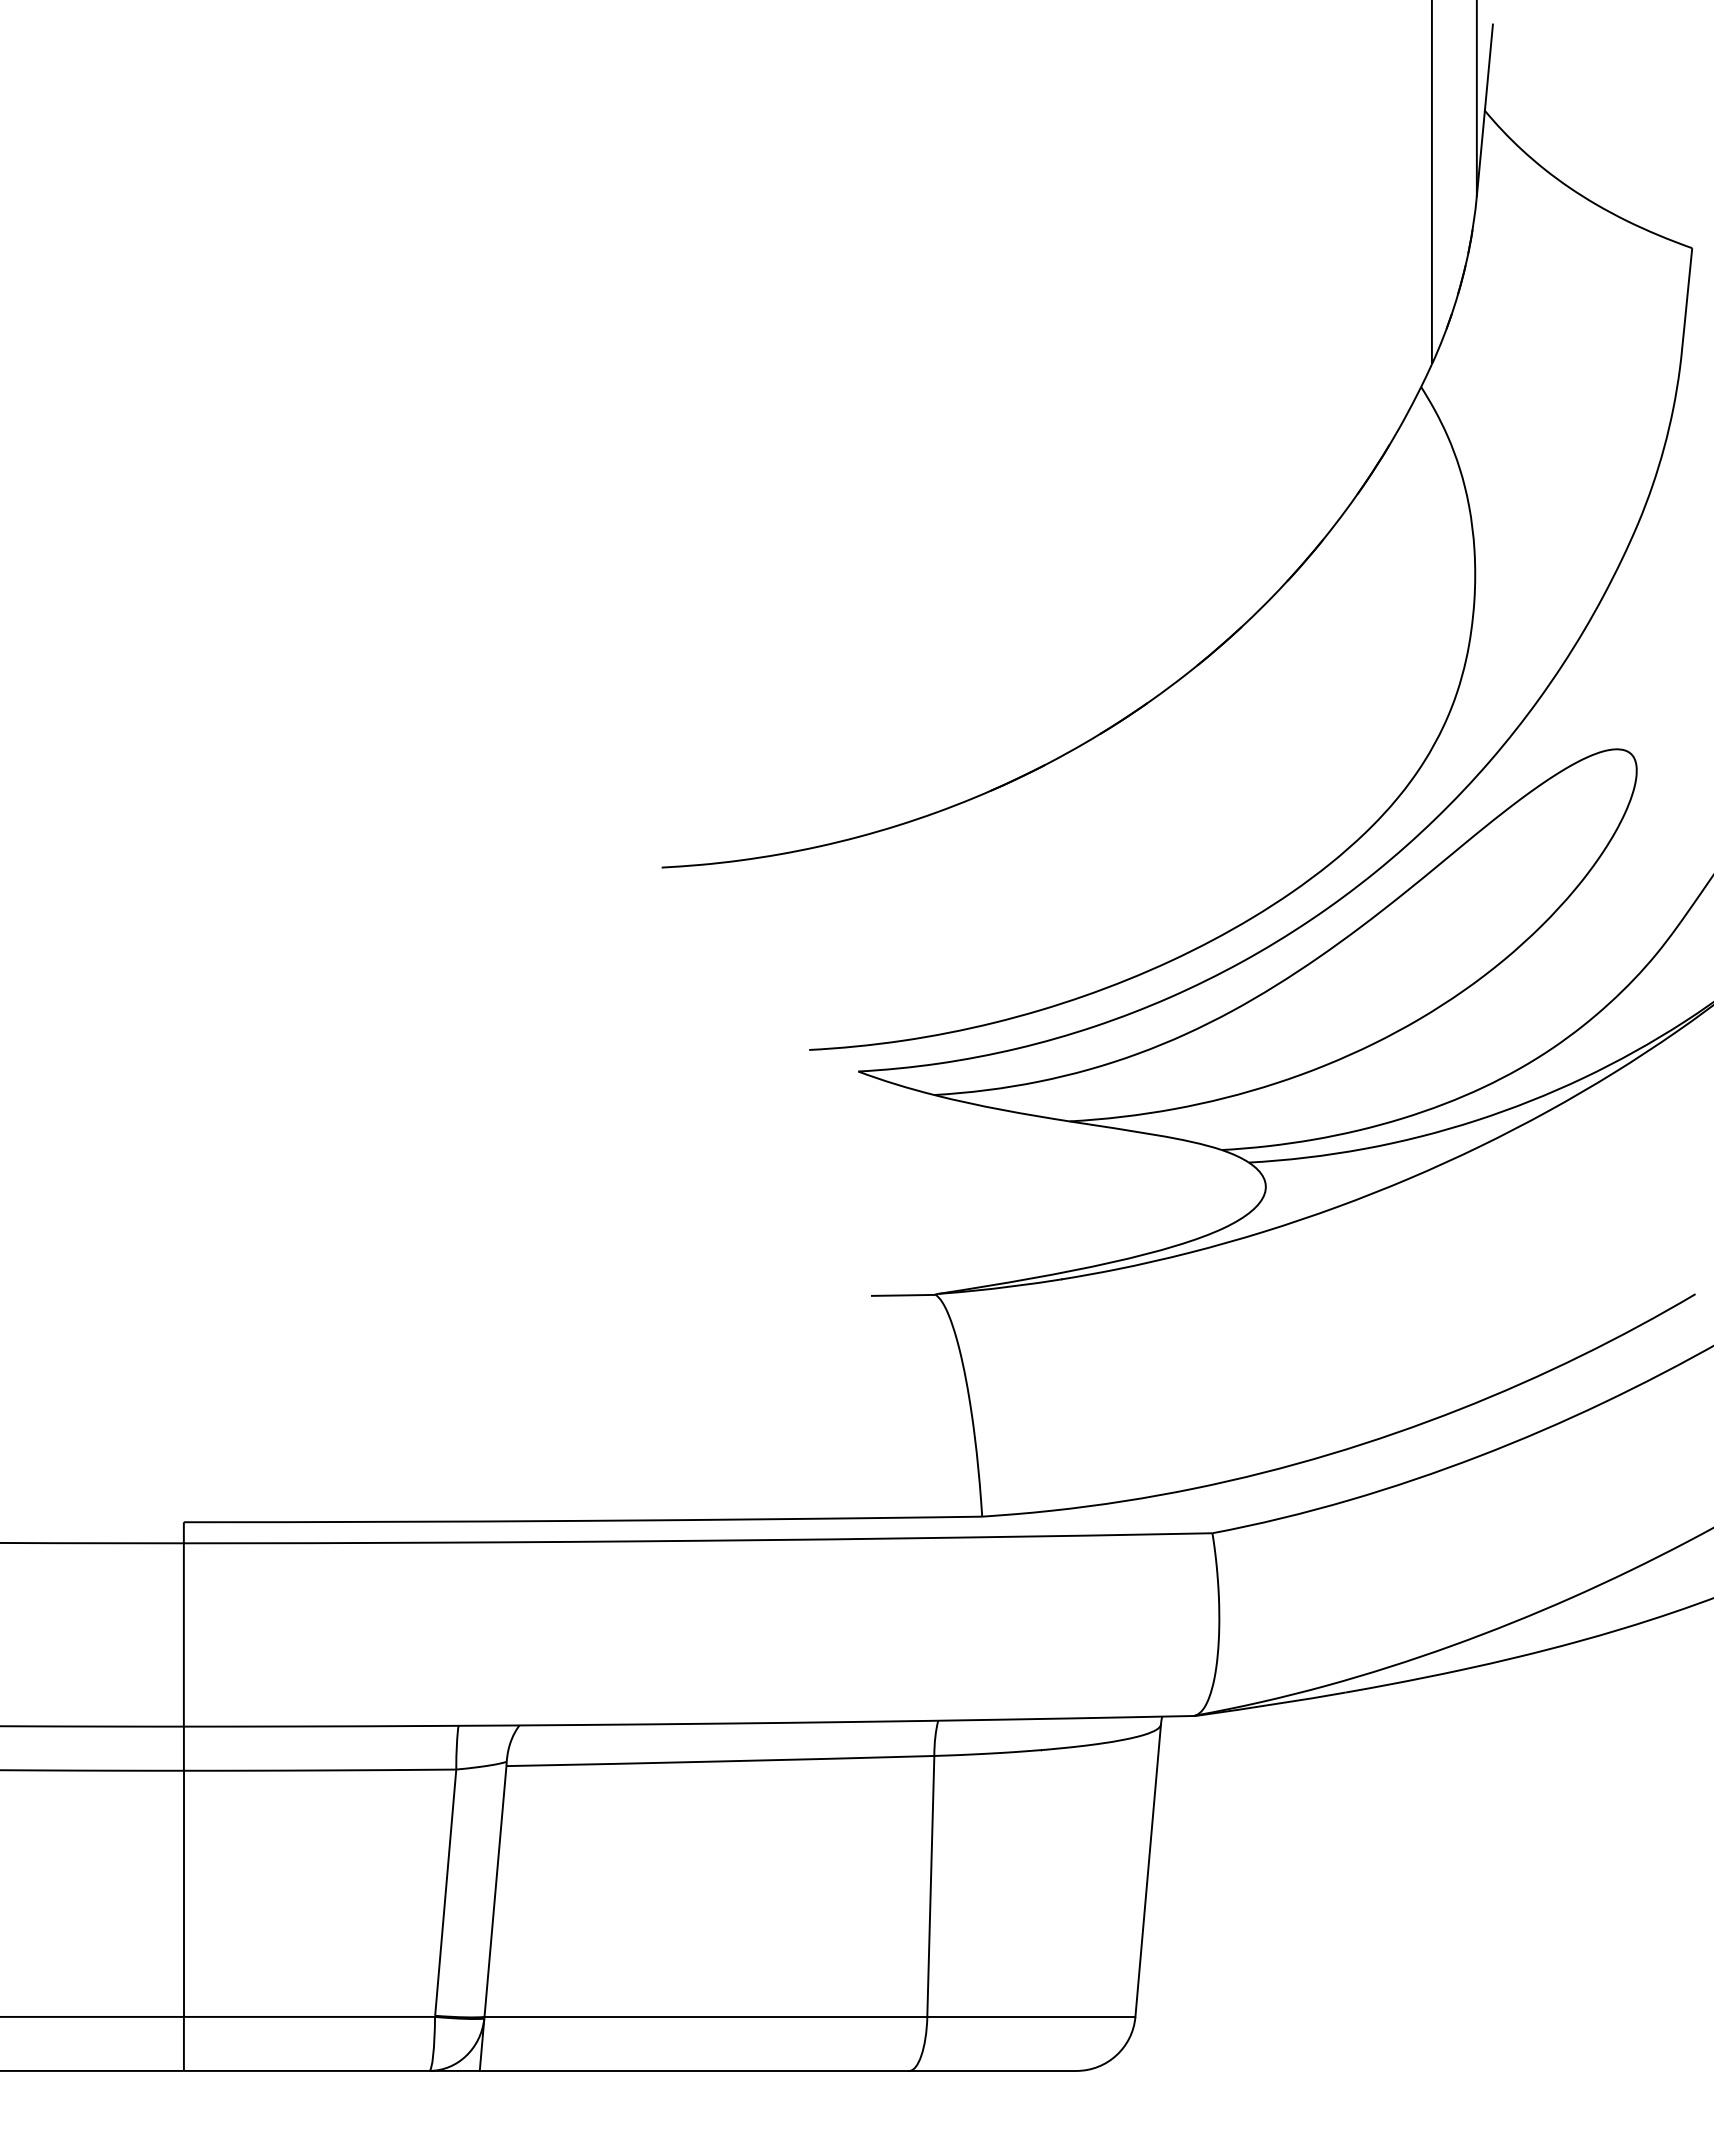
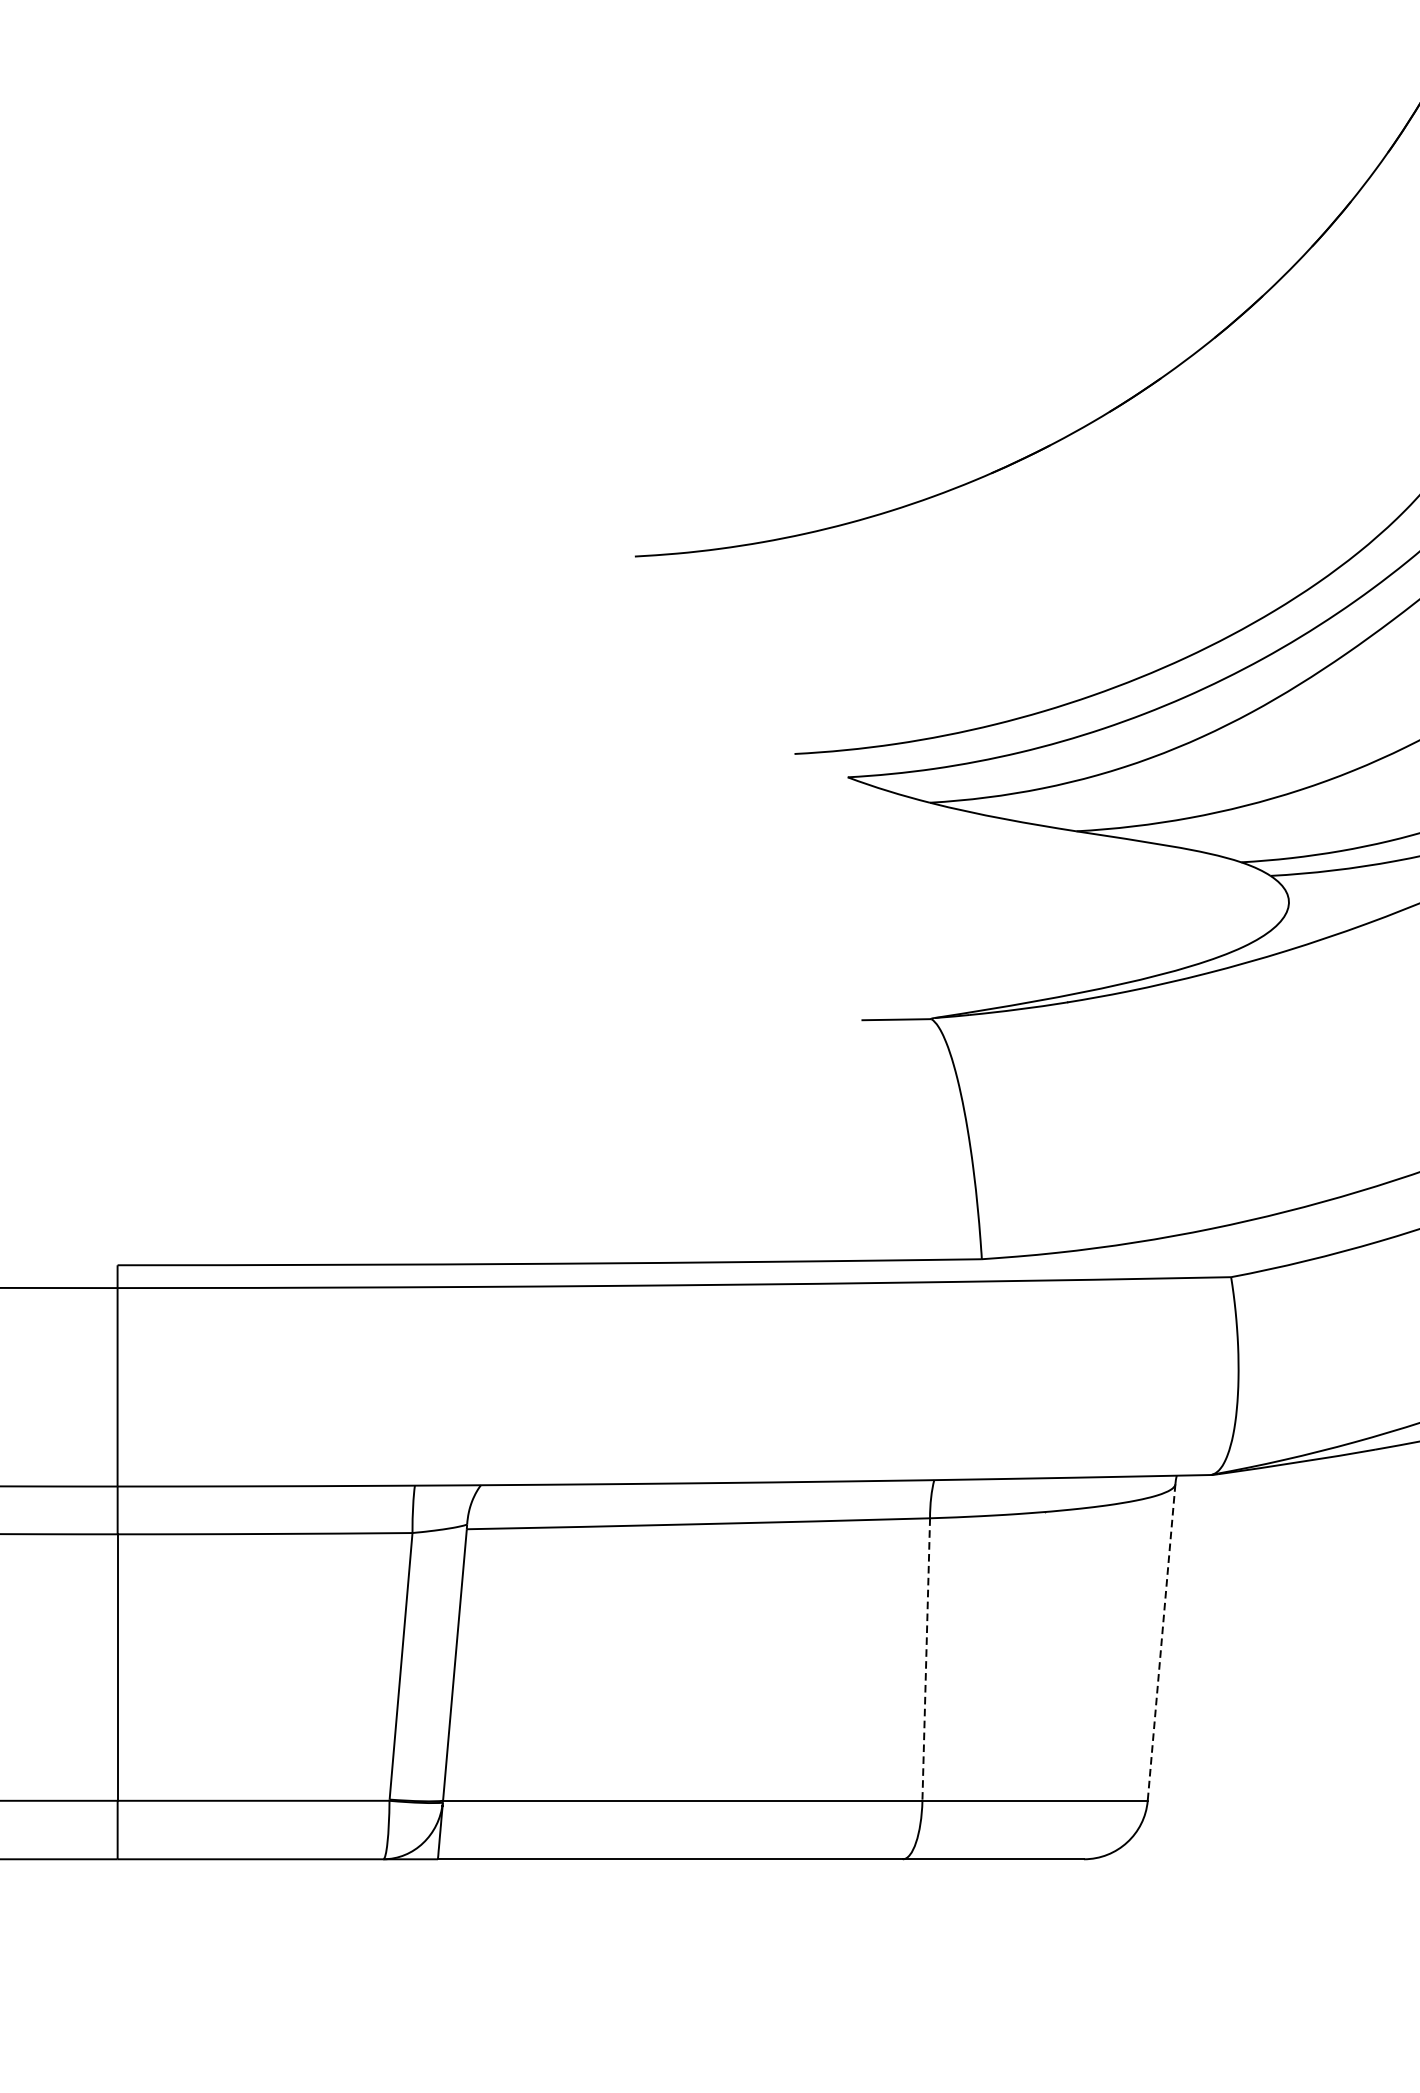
line: (1148, 1870) -> (1161, 1642), solid -> dashed
line: (930, 1886) -> (925, 1659), solid -> dashed

